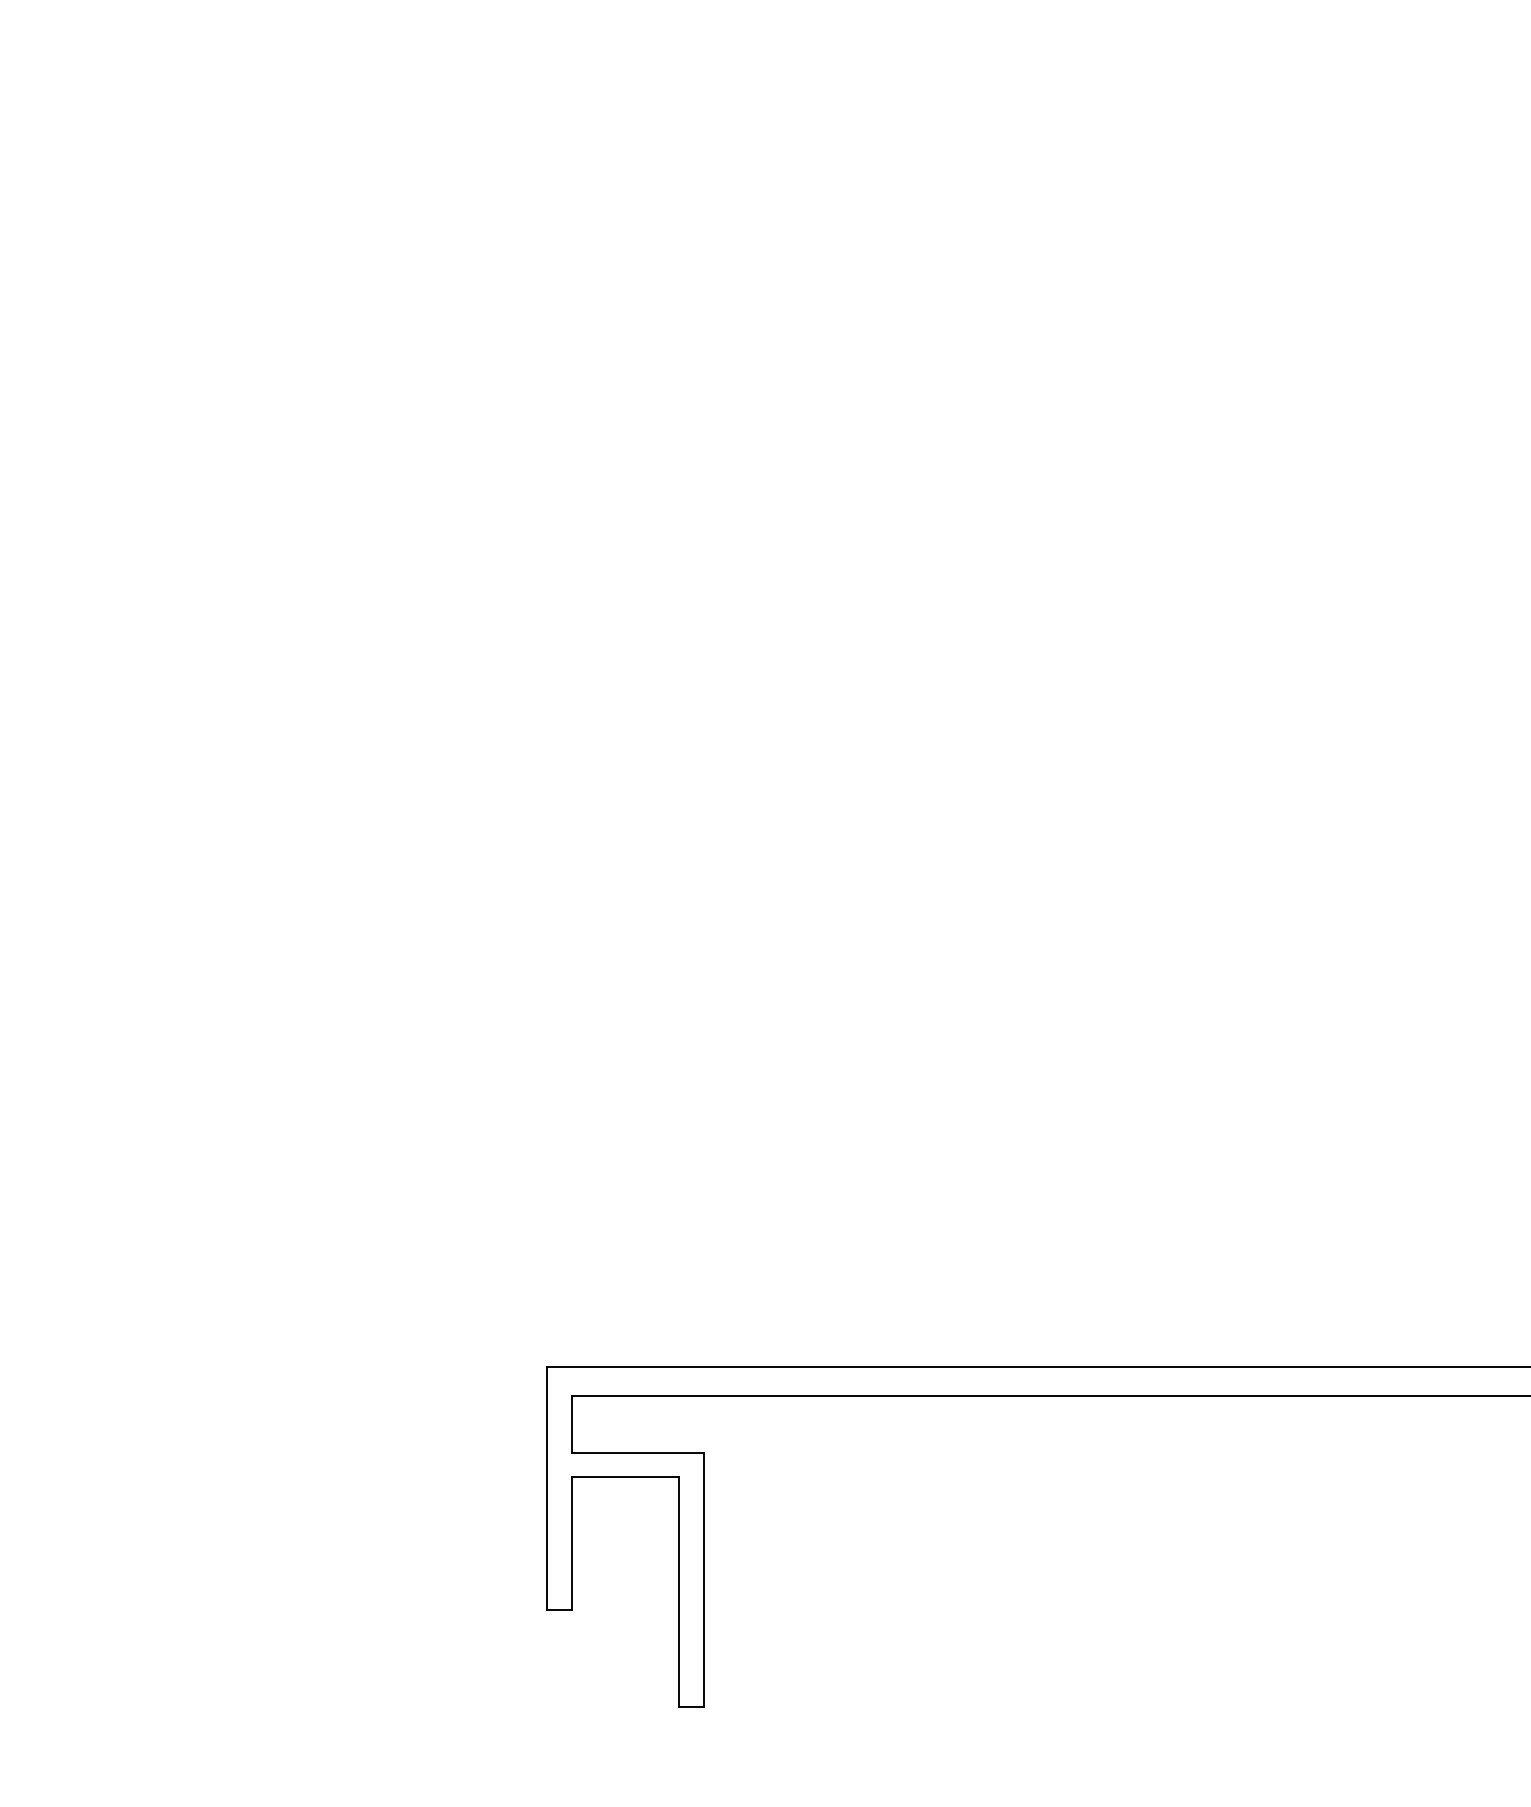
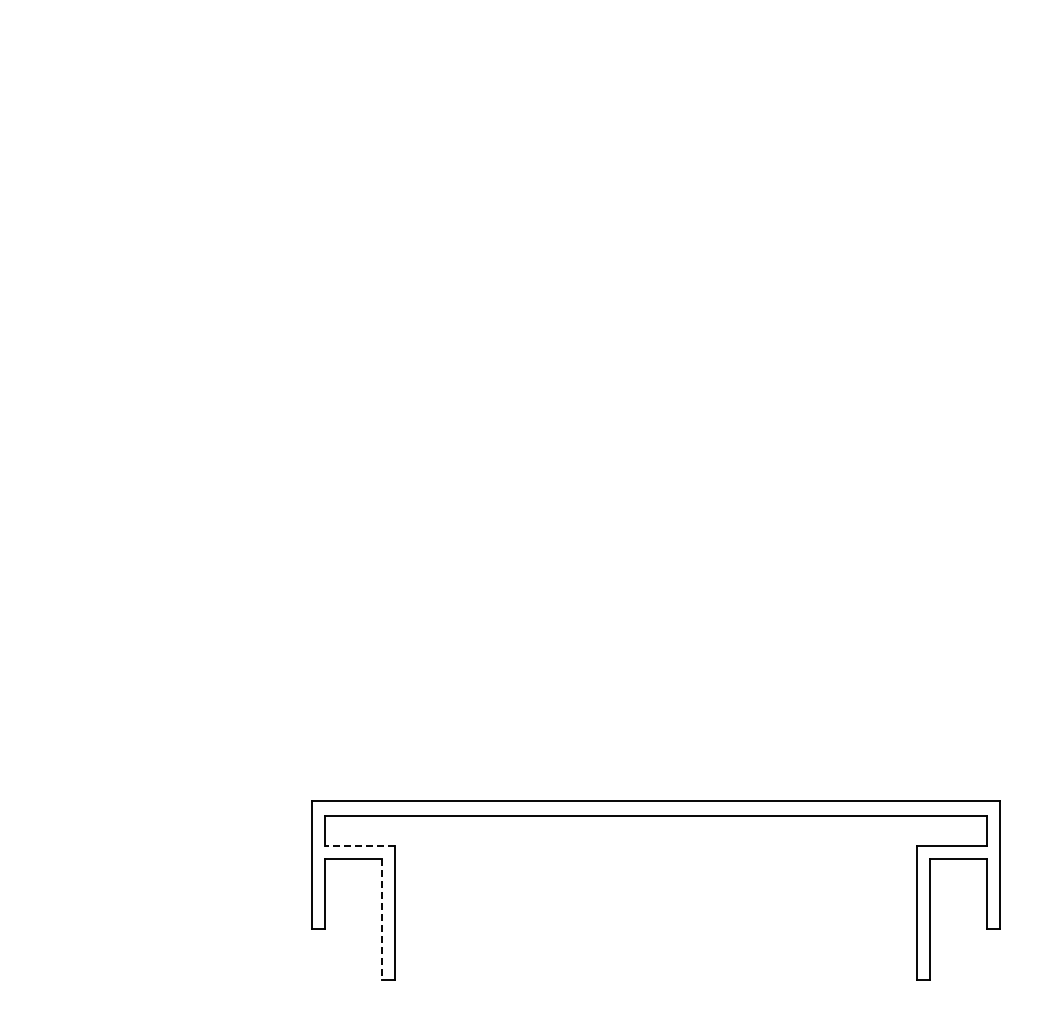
line: (637, 1453) -> (359, 846), solid -> dashed
line: (678, 1591) -> (381, 919), solid -> dashed

